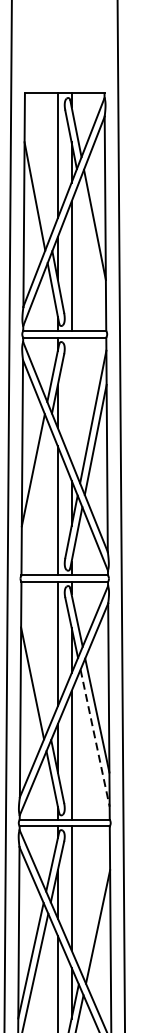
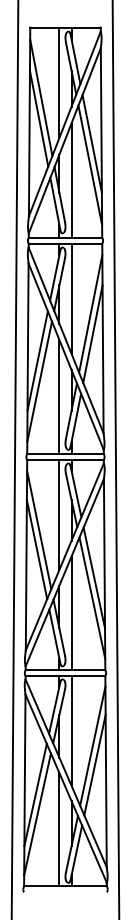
line: (37, 172) -> (41, 97), added
line: (93, 249) -> (90, 165), added
line: (71, 399) -> (71, 298), added
line: (35, 493) -> (39, 381), added
line: (35, 660) -> (39, 529), added
line: (95, 738) -> (92, 598), dashed -> solid
line: (95, 904) -> (92, 745), added

